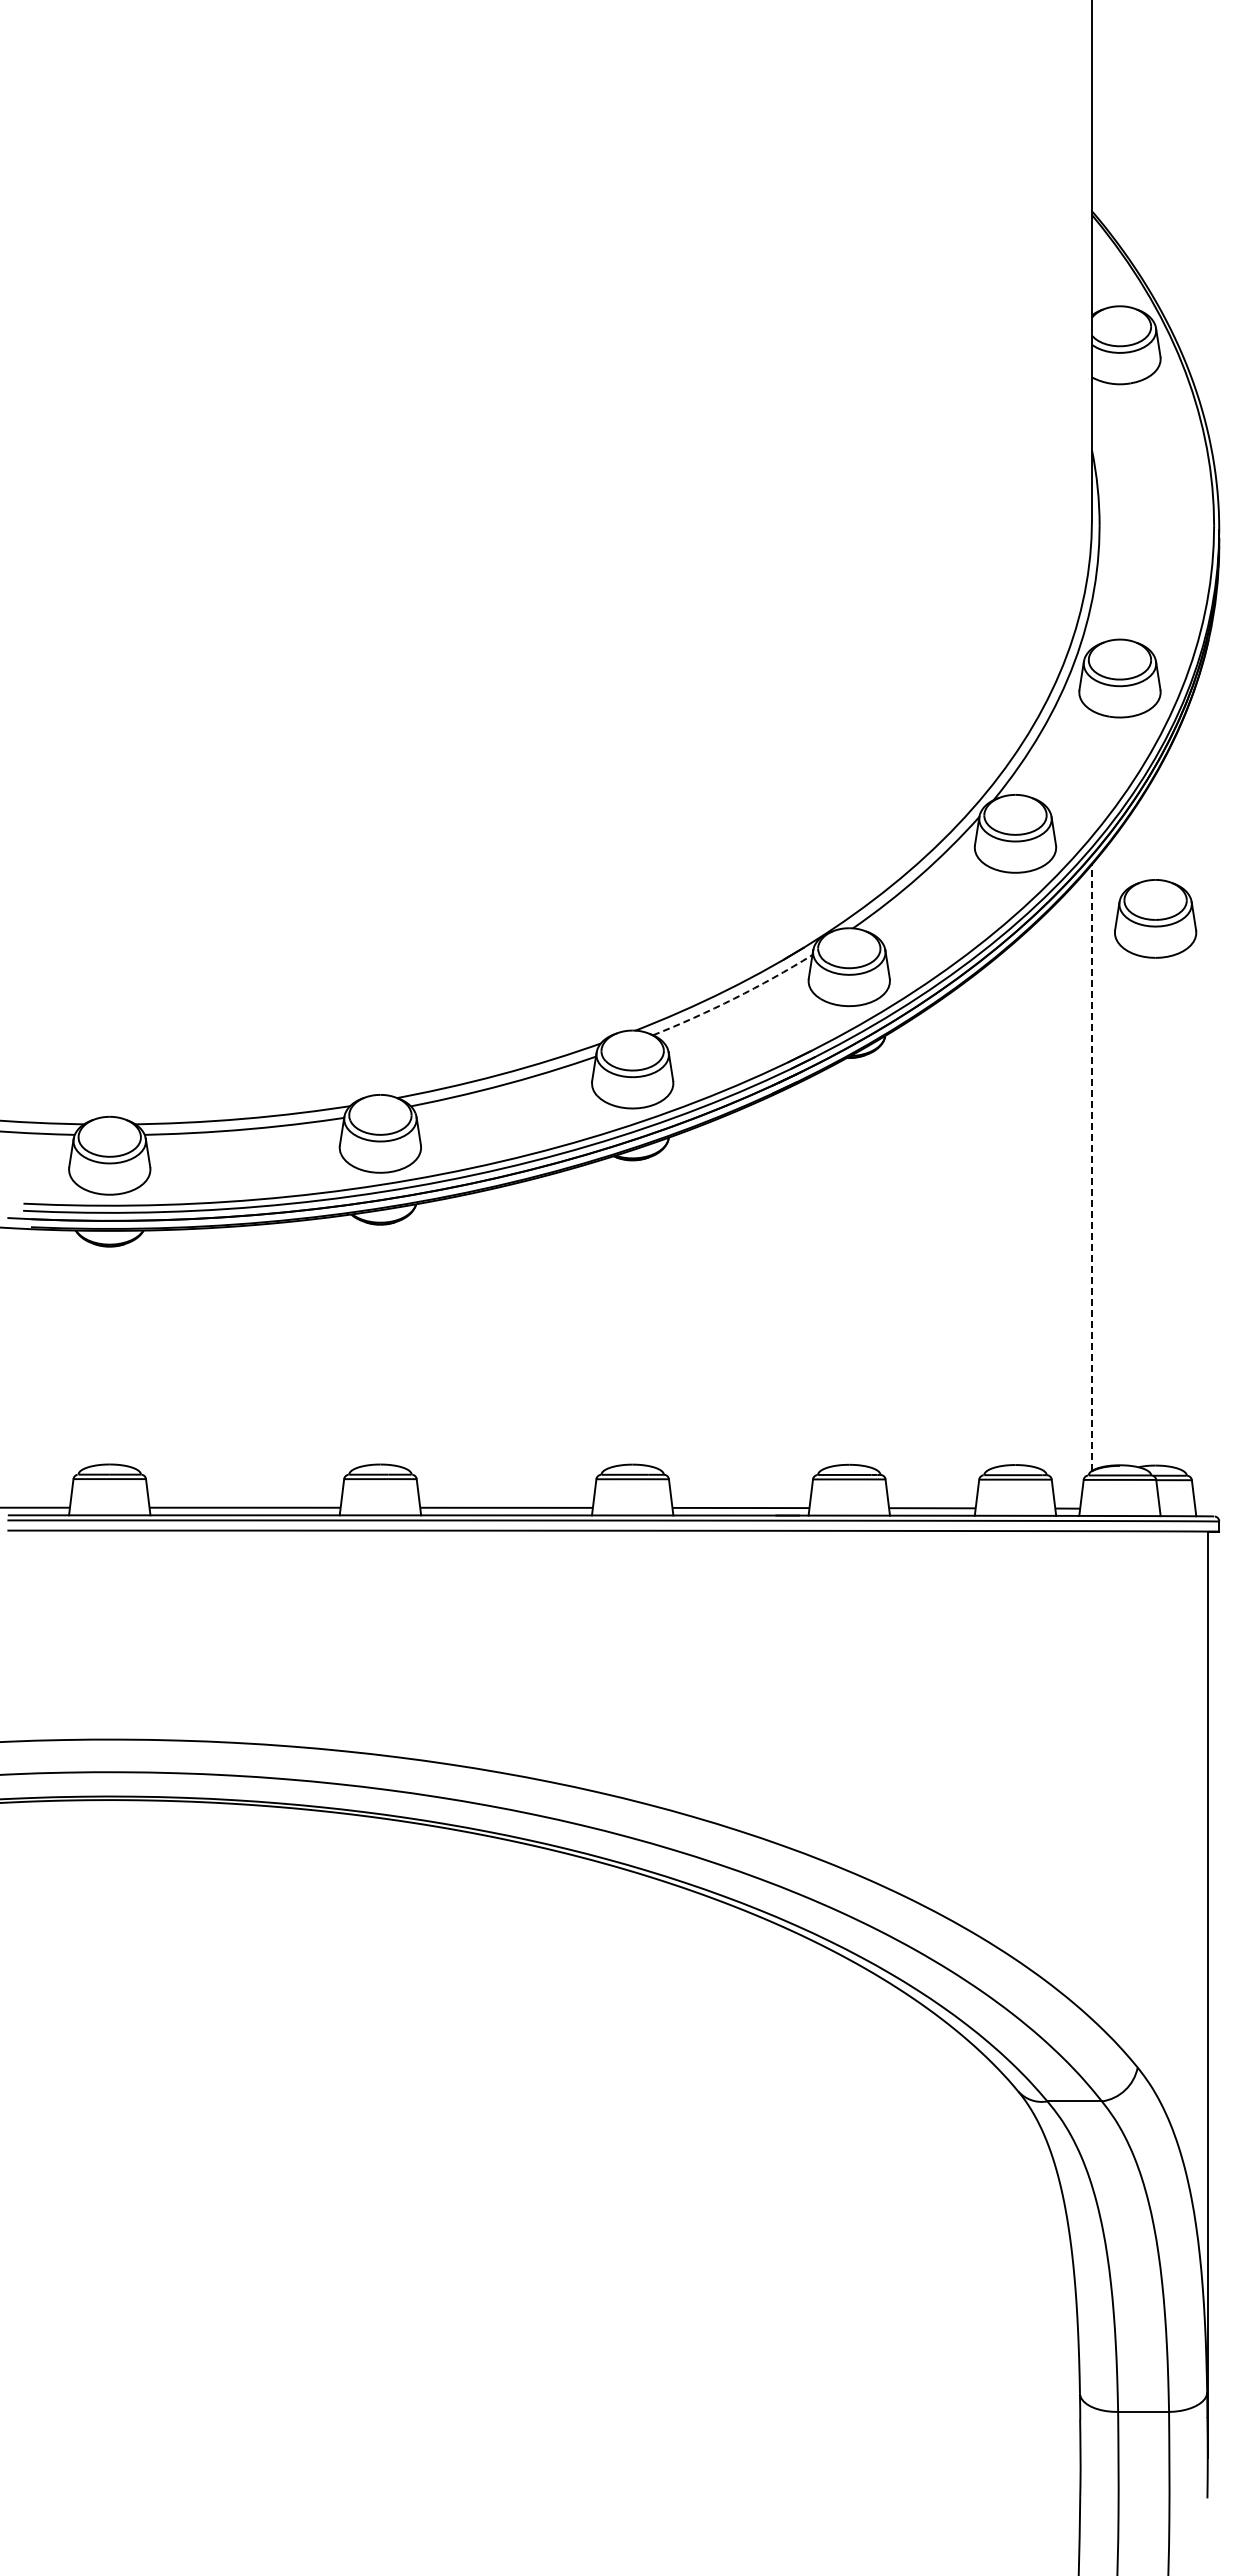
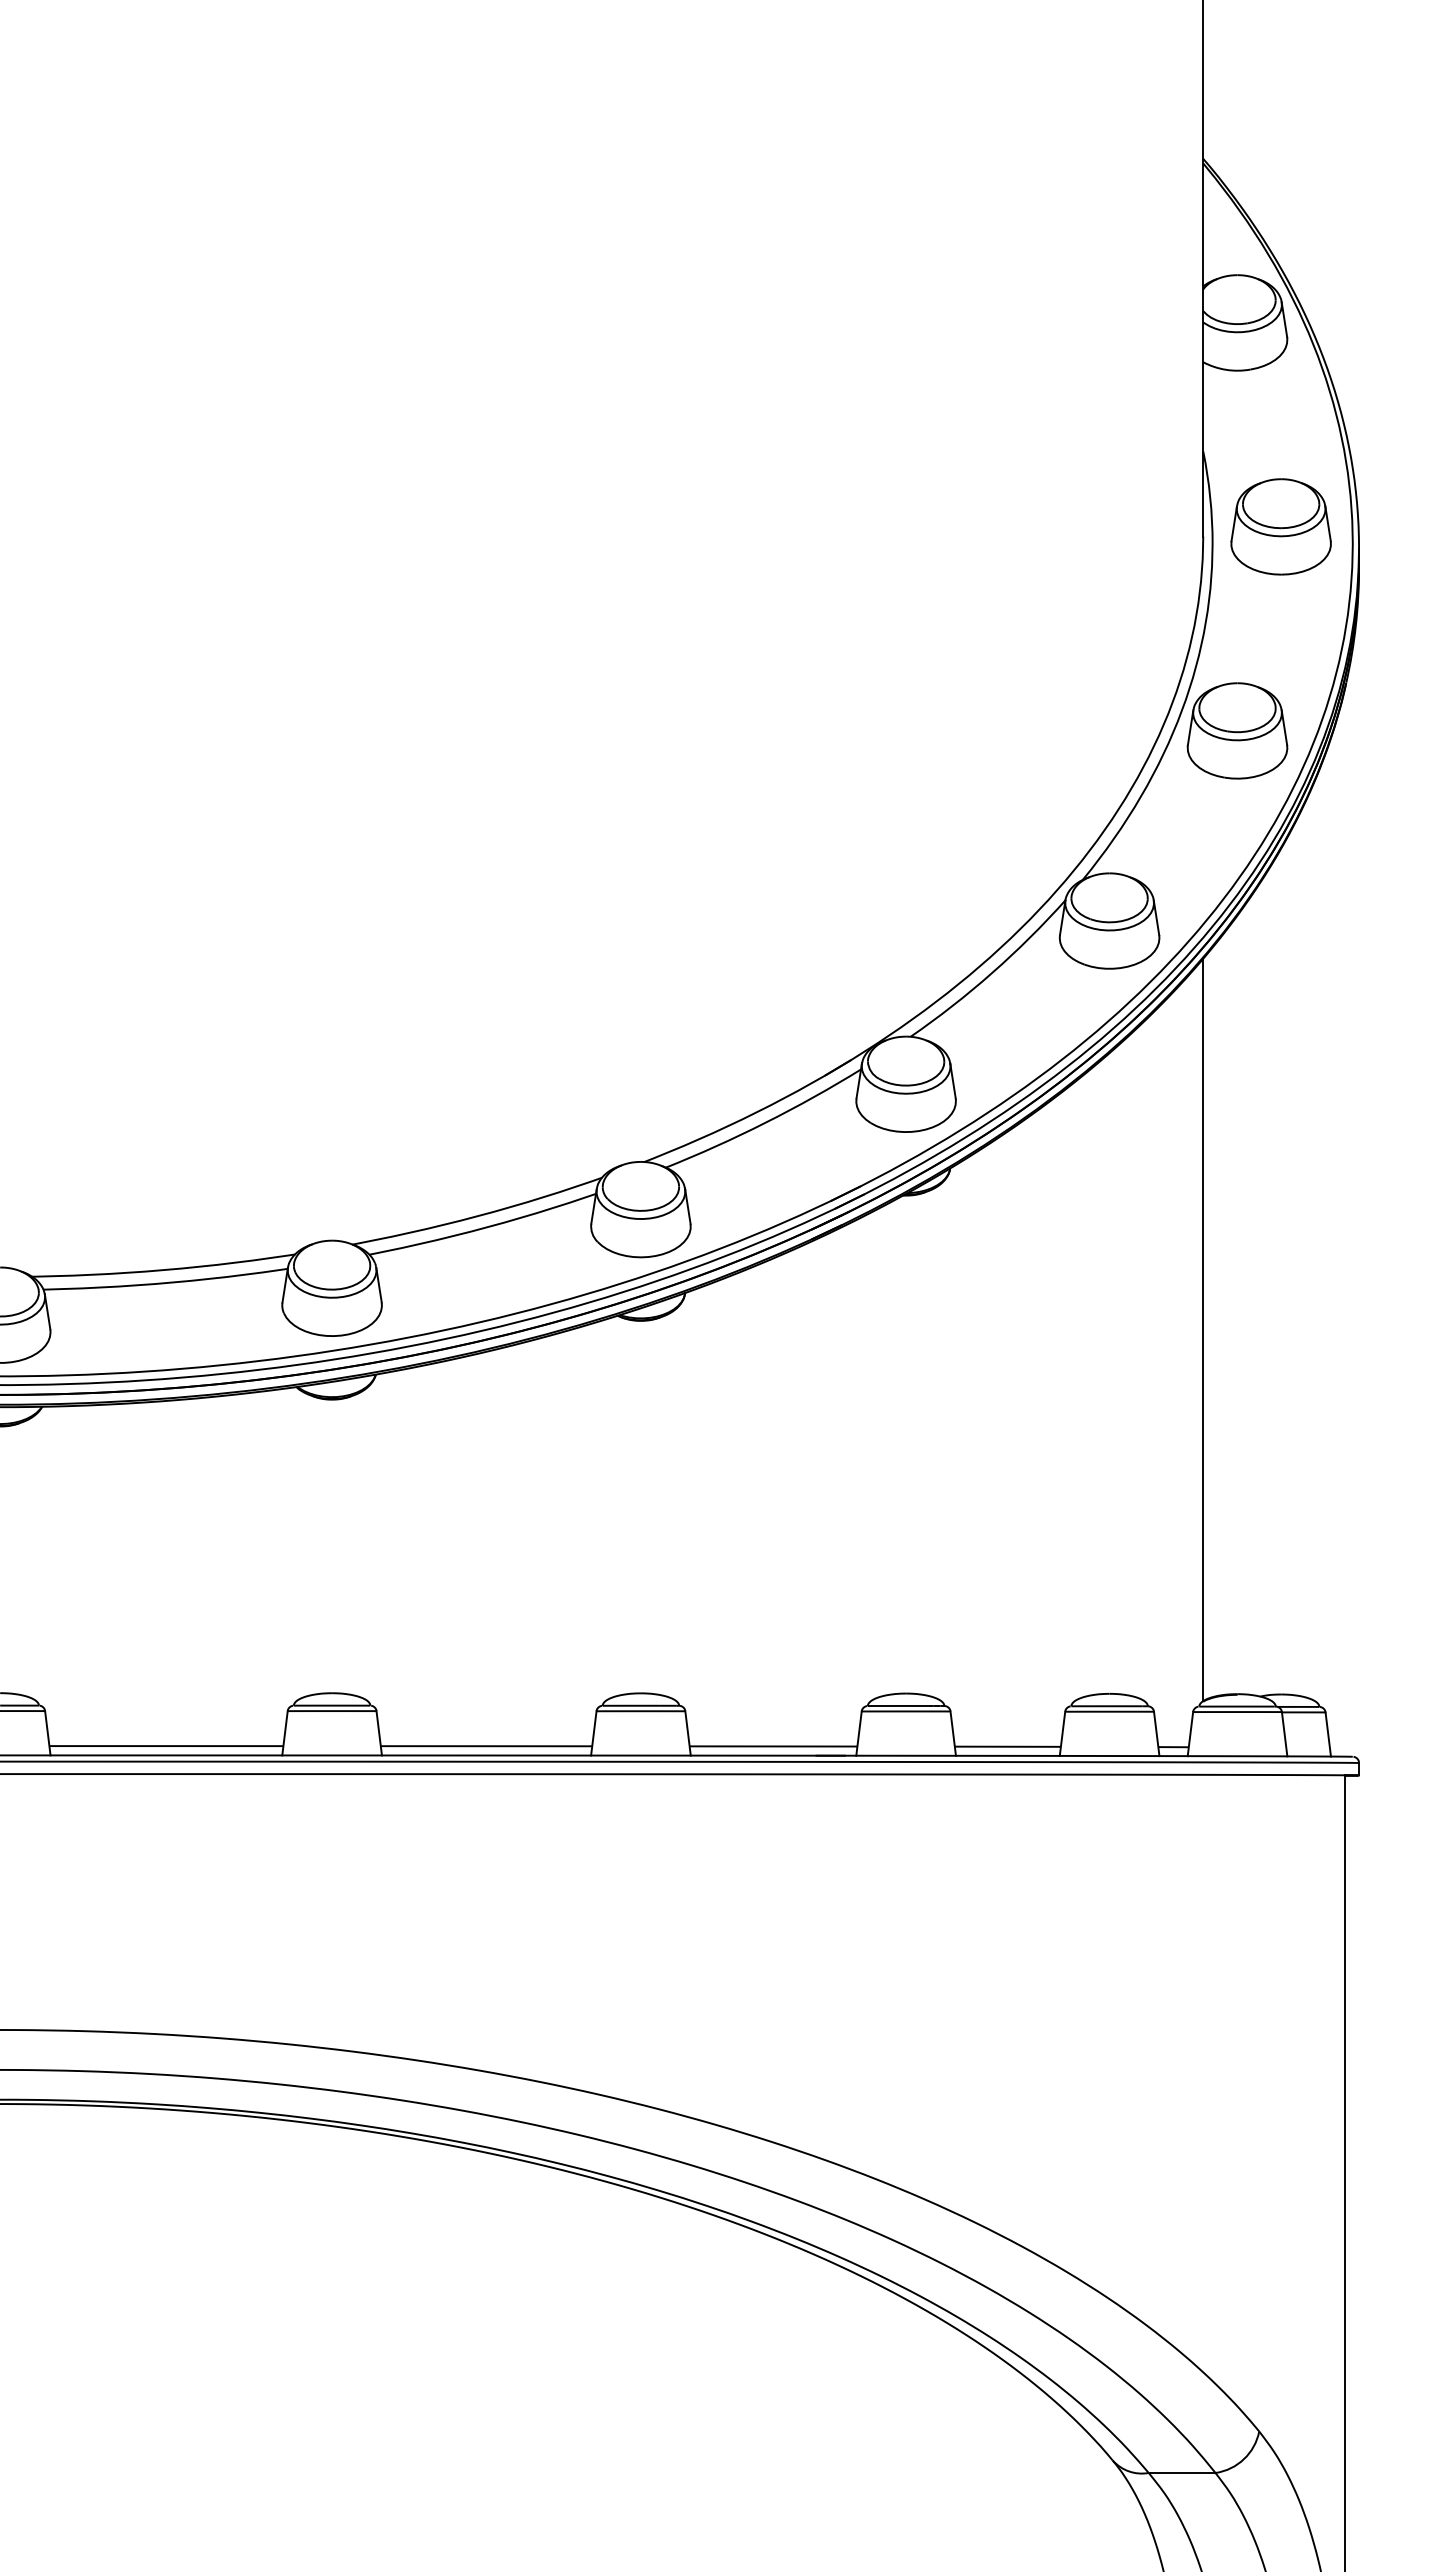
part: (1155, 918) -> (1281, 526), moved
arc: (734, 998) -> (765, 1122), dashed -> solid
line: (1091, 1167) -> (1202, 1329), dashed -> solid

